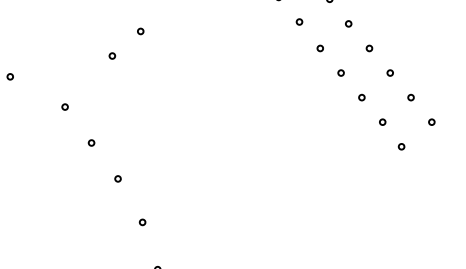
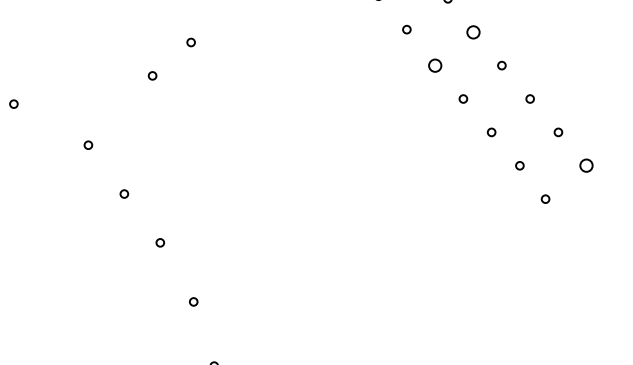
part: (348, 23) -> (473, 31), size x1.6
part: (319, 48) -> (434, 65), size x1.6
part: (431, 121) -> (586, 165), size x1.6

